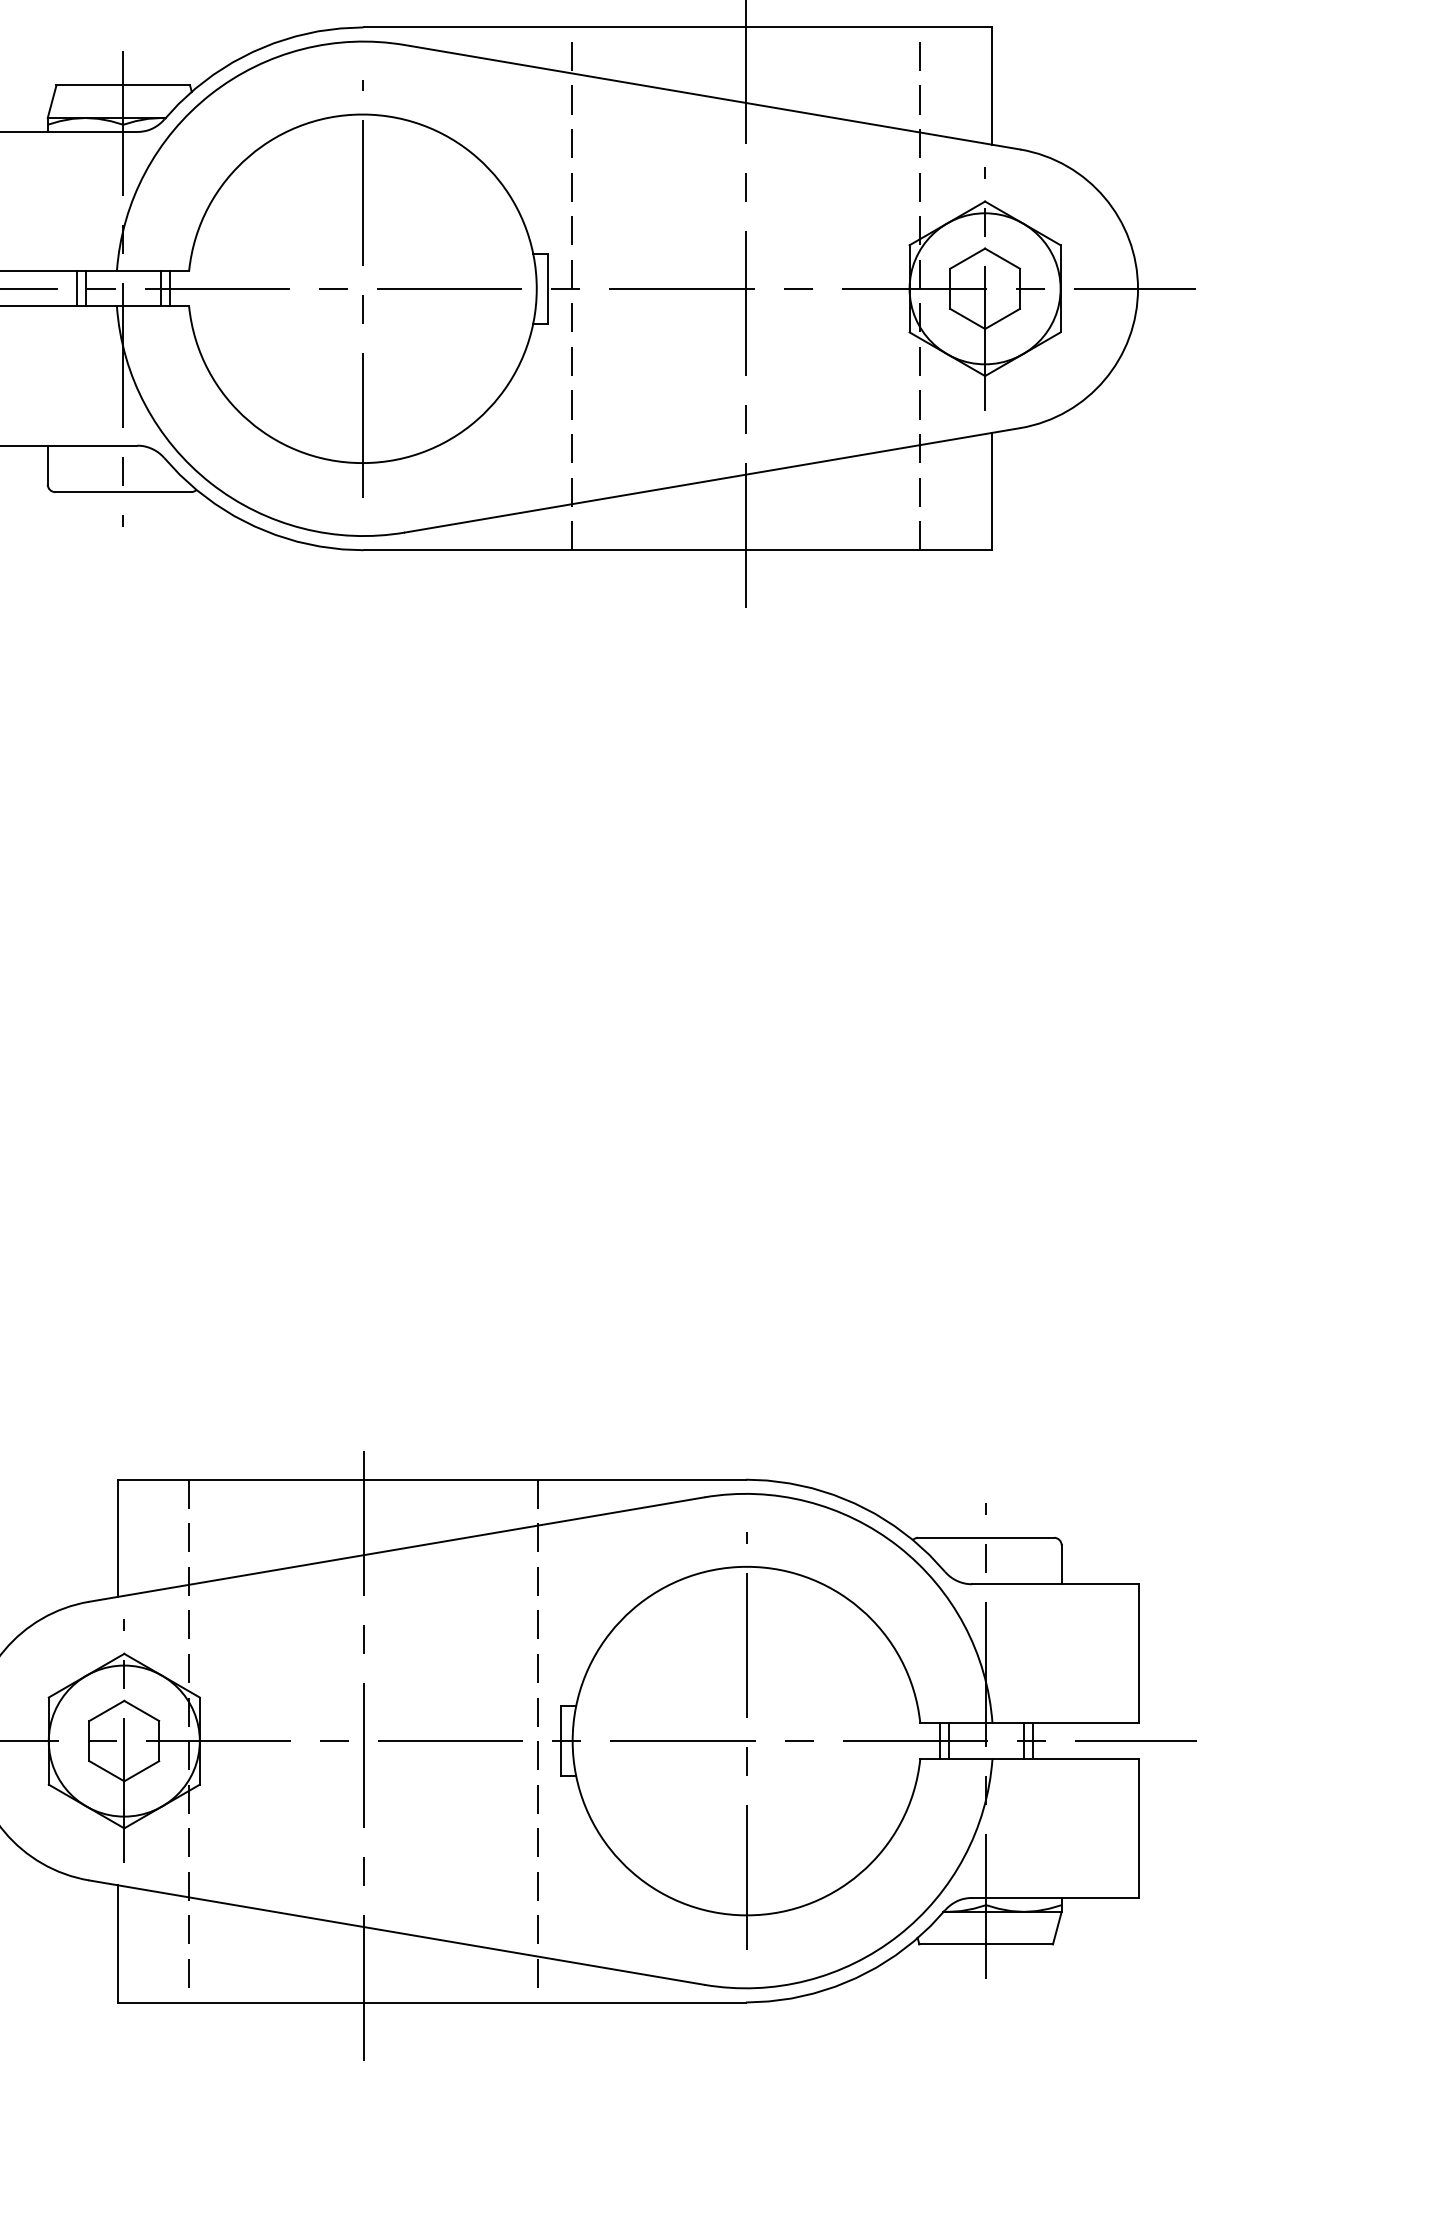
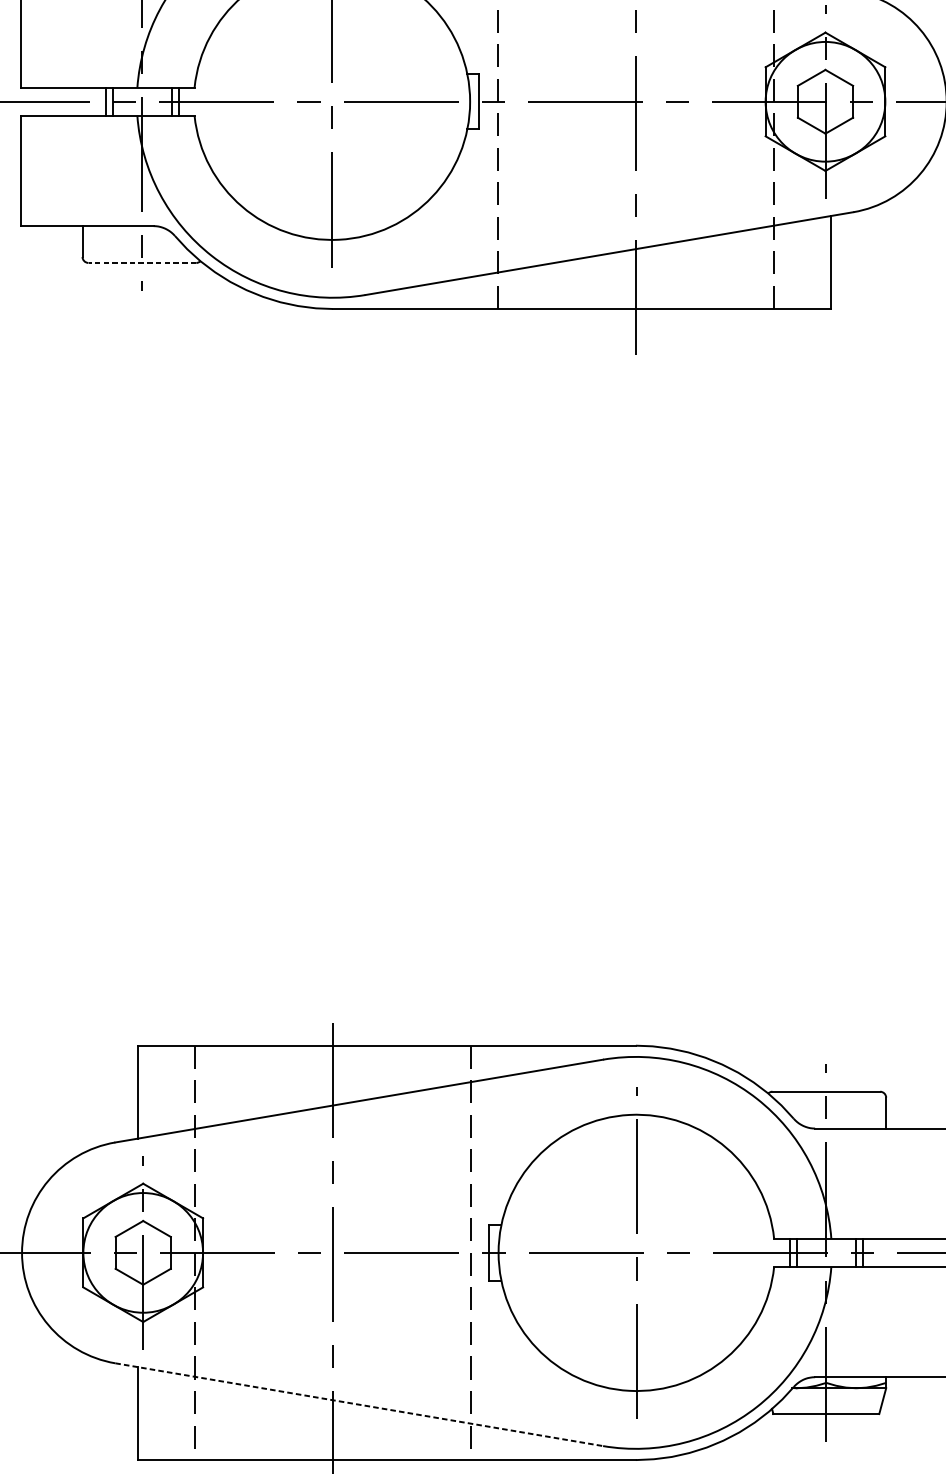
line: (123, 492) -> (142, 263), solid -> dashed
line: (397, 1932) -> (359, 1404), solid -> dashed

